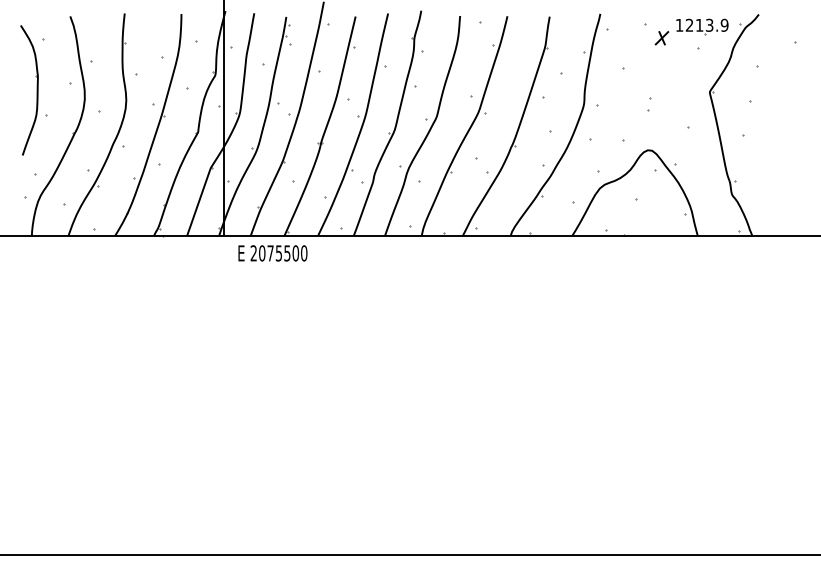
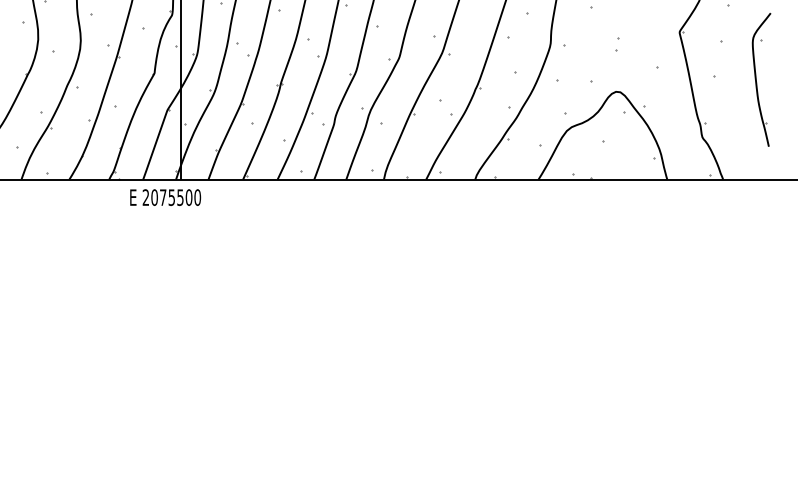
part: (789, 138) -> (761, 79), added
text: (272, 253) -> (165, 197), moved

